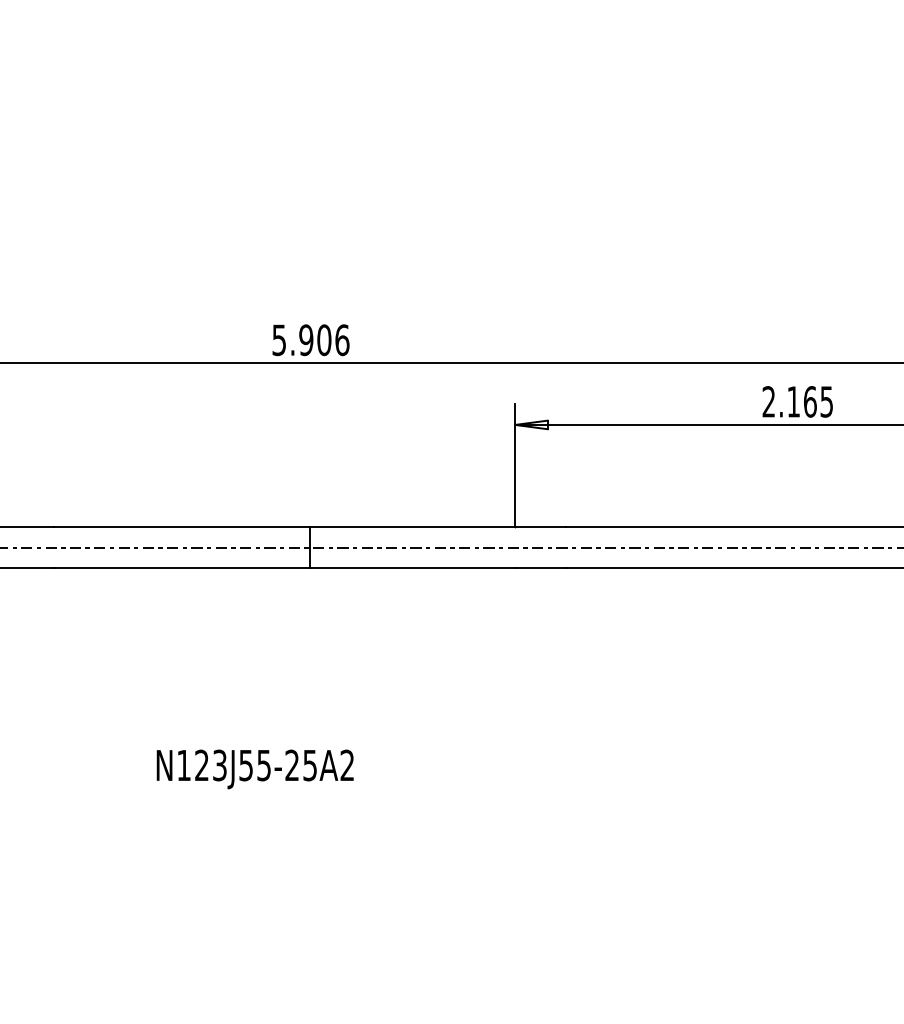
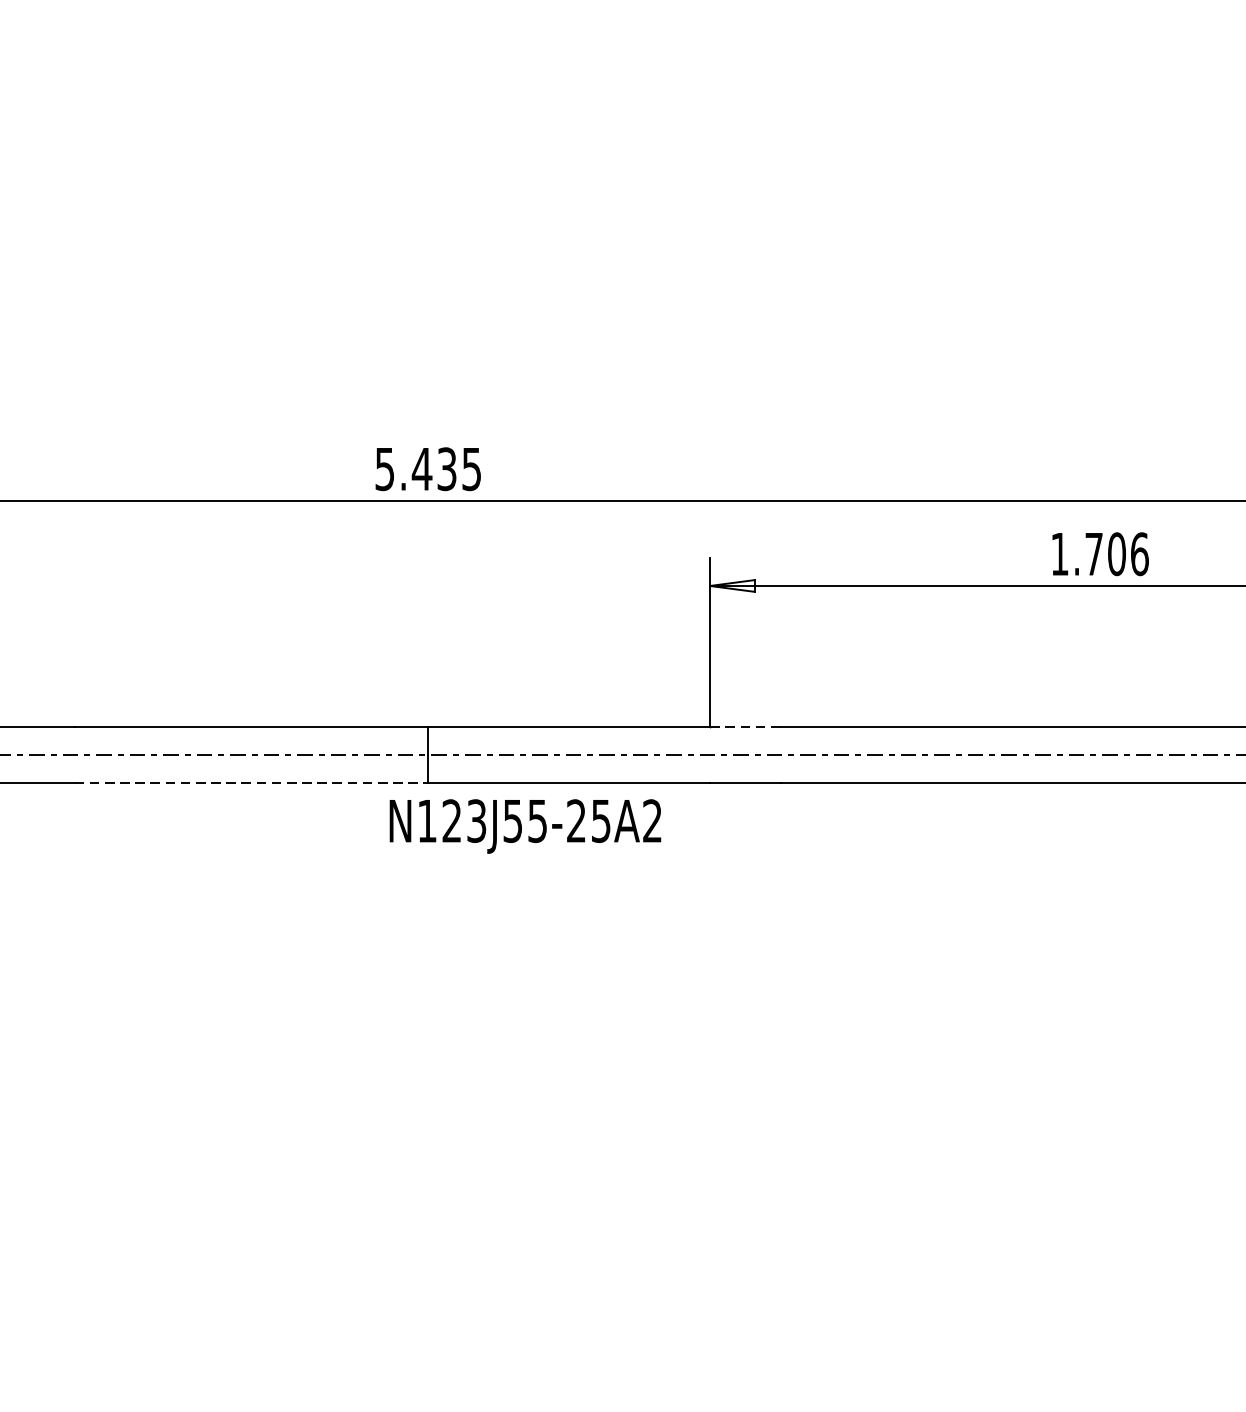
text: (323, 340) -> (445, 469), 5.906 -> 5.435
text: (797, 401) -> (1099, 553), 2.165 -> 1.706
line: (540, 527) -> (745, 727), solid -> dashed
line: (182, 568) -> (251, 783), solid -> dashed
text: (254, 769) -> (524, 826), moved

